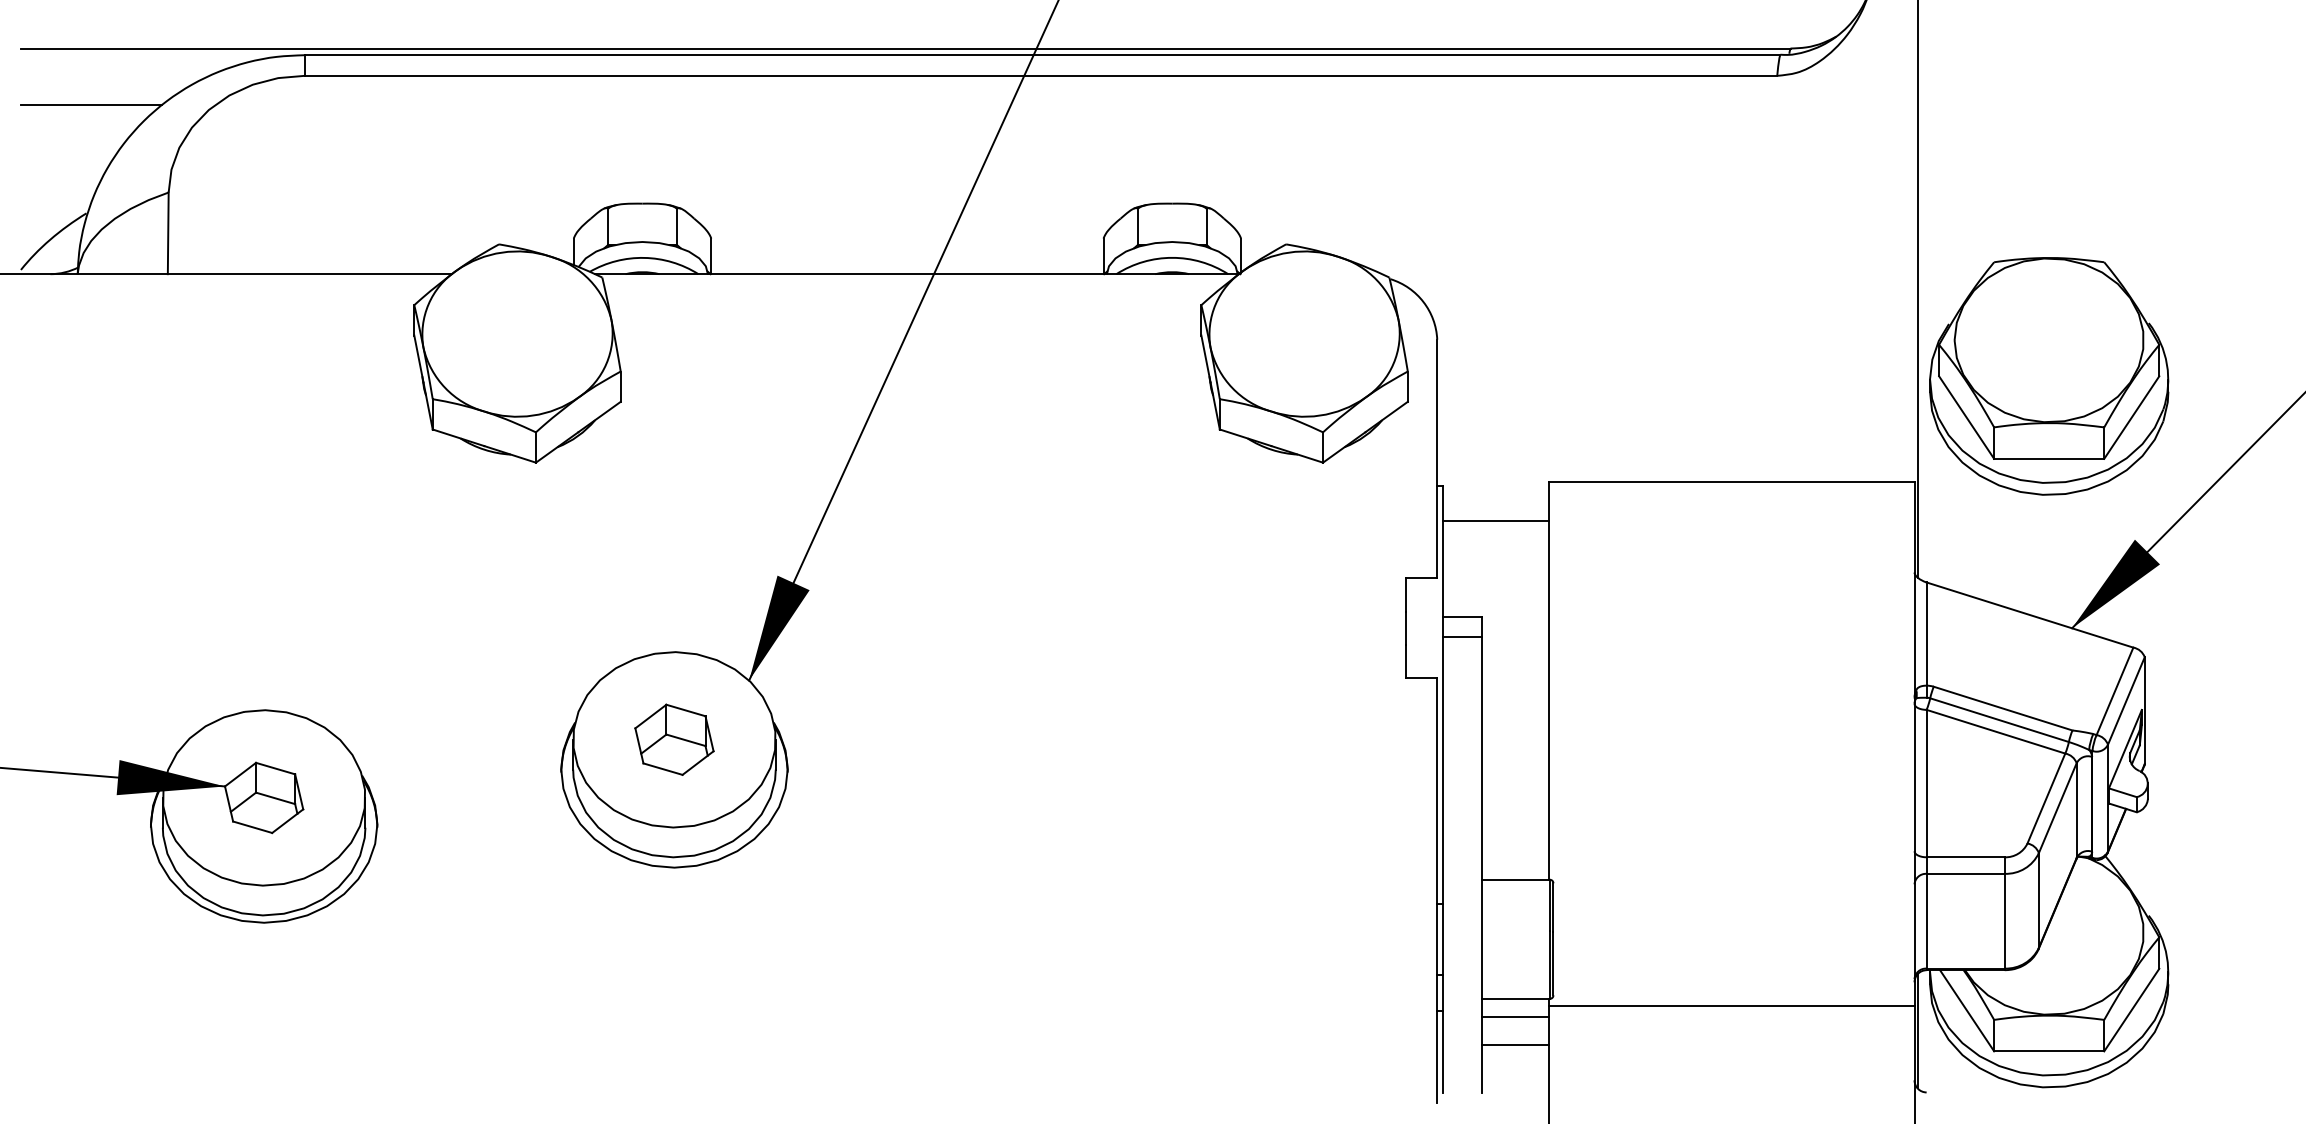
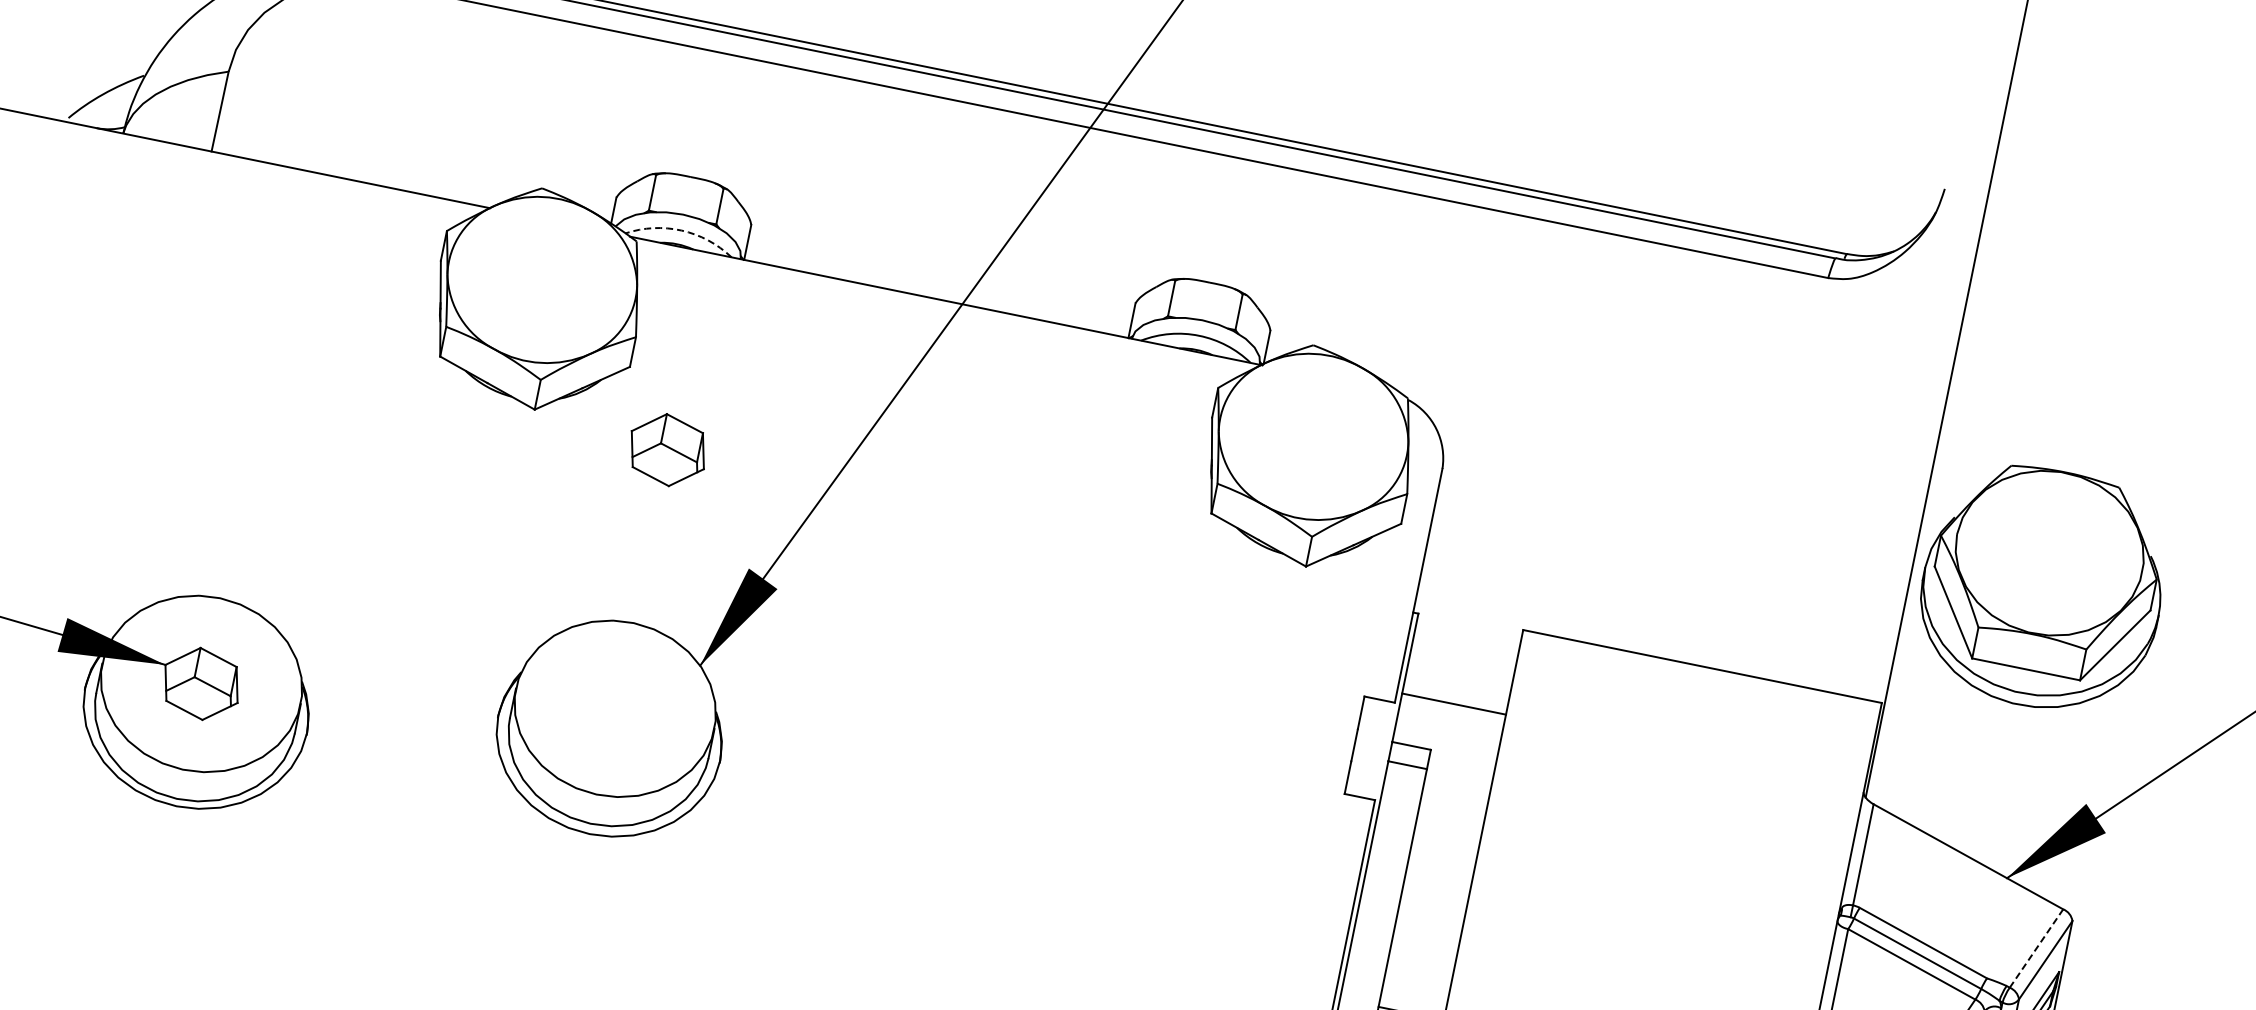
arc: (644, 257) -> (682, 230), solid -> dashed
part: (2049, 376) -> (2042, 588), moved
line: (1495, 520) -> (1454, 703), moved
line: (2115, 690) -> (2037, 947), solid -> dashed
part: (674, 739) -> (667, 449), moved

